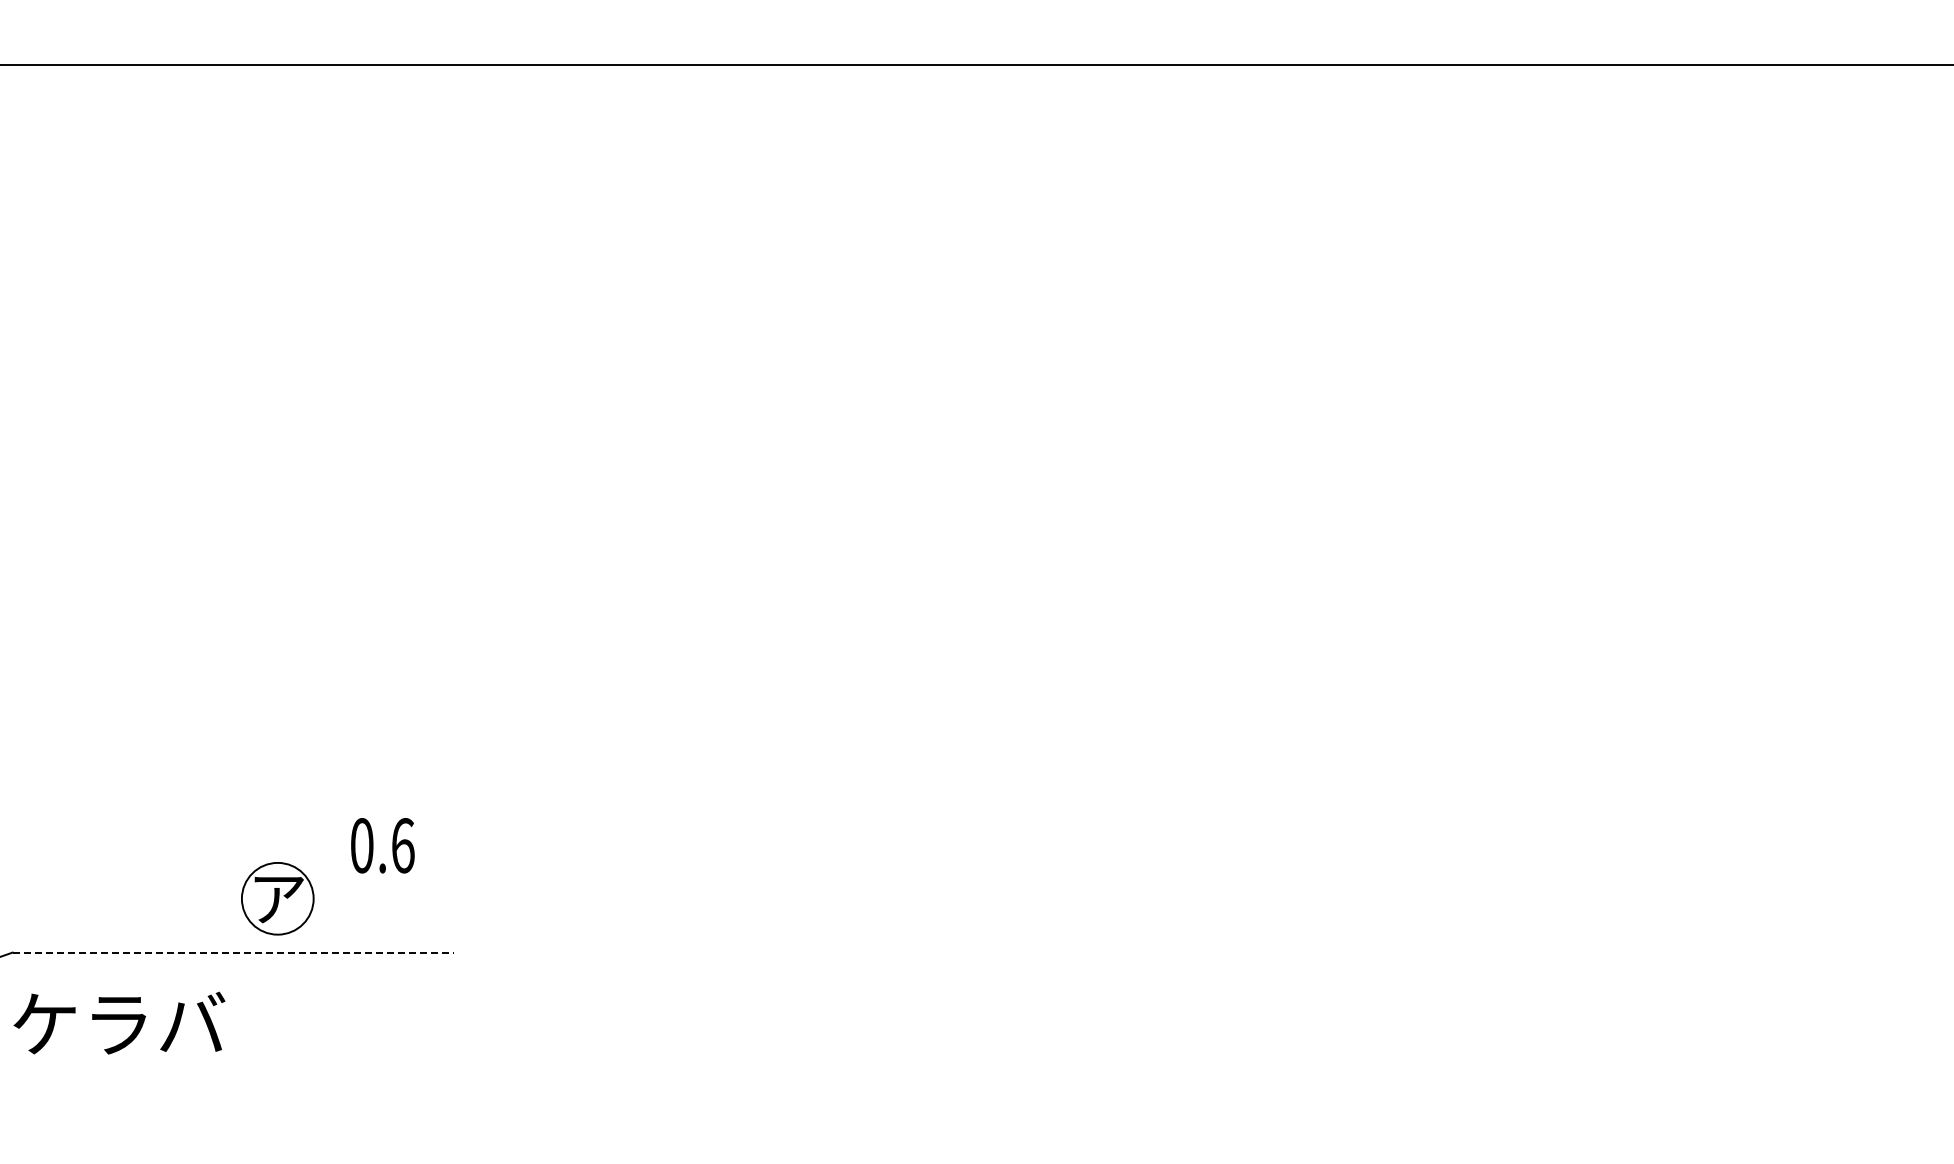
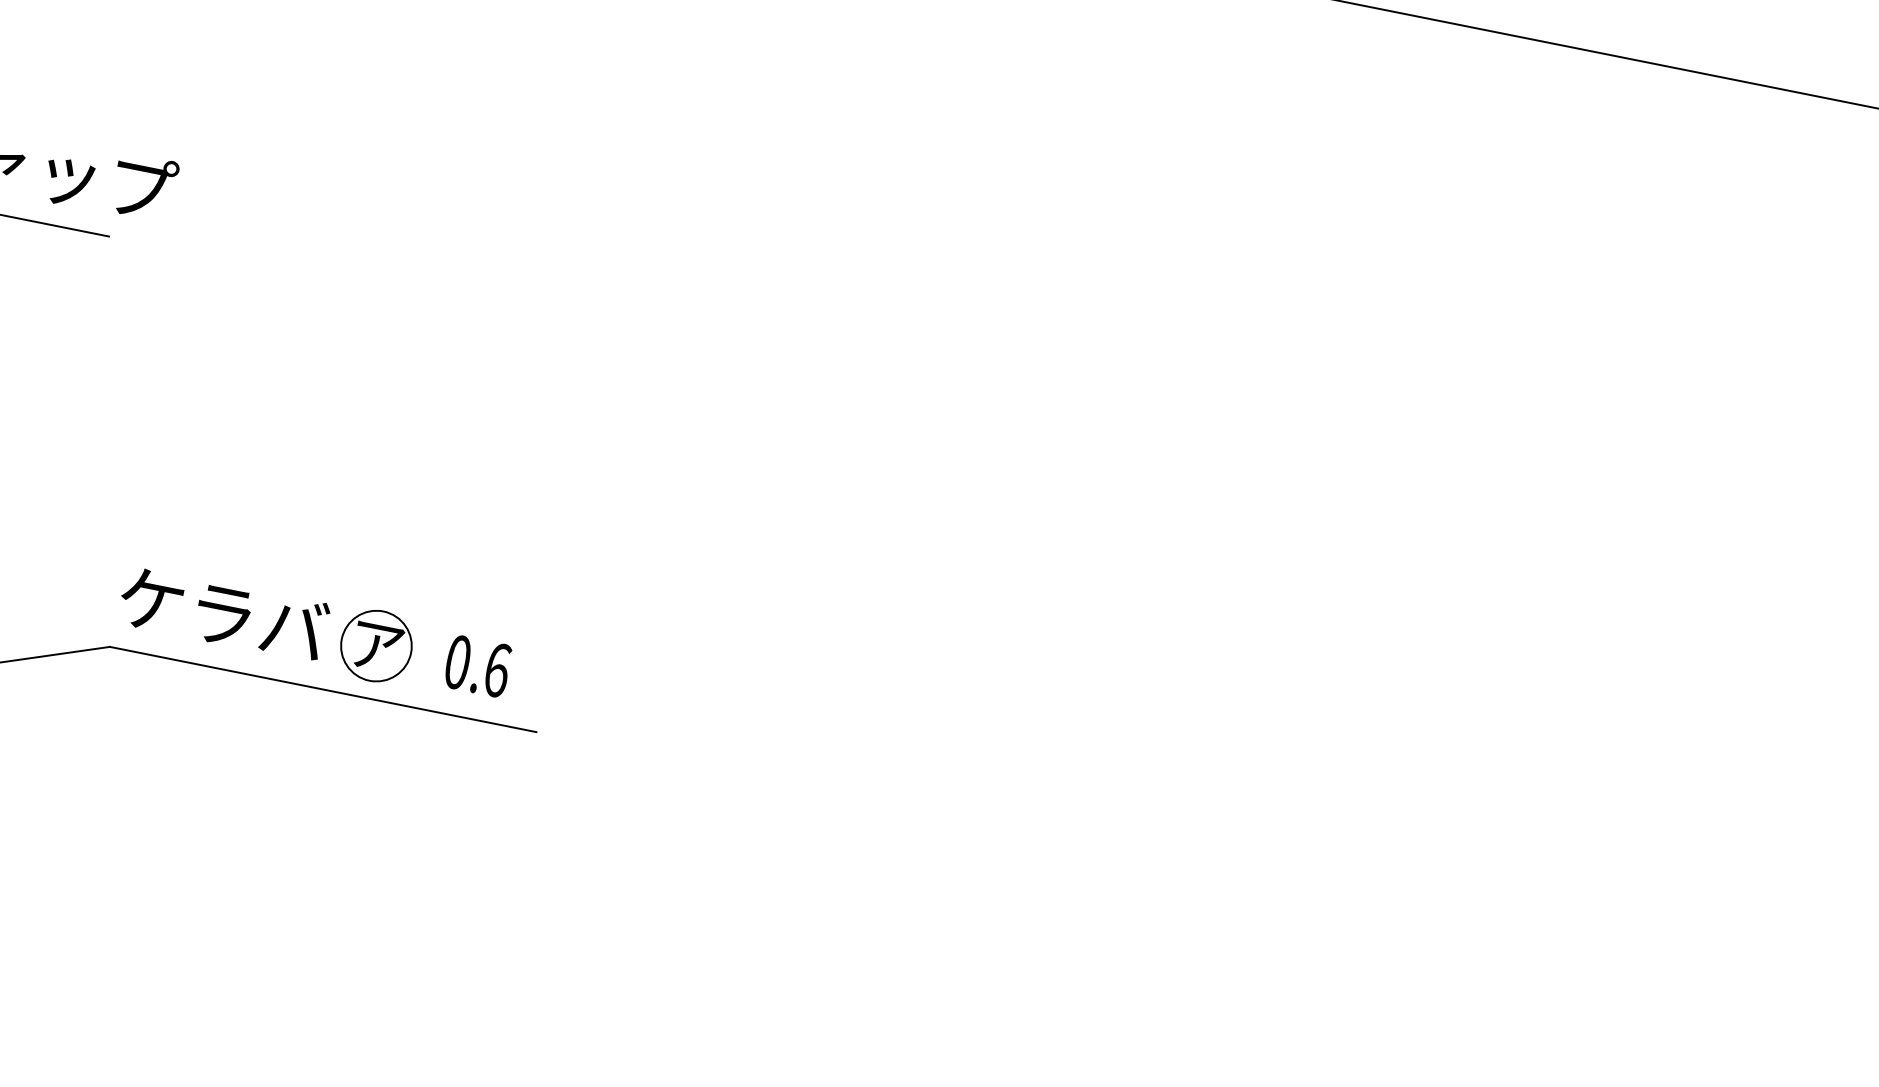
text: (382, 845) -> (477, 666), moved
line: (233, 952) -> (323, 689), dashed -> solid
text: (119, 1022) -> (223, 613), moved

